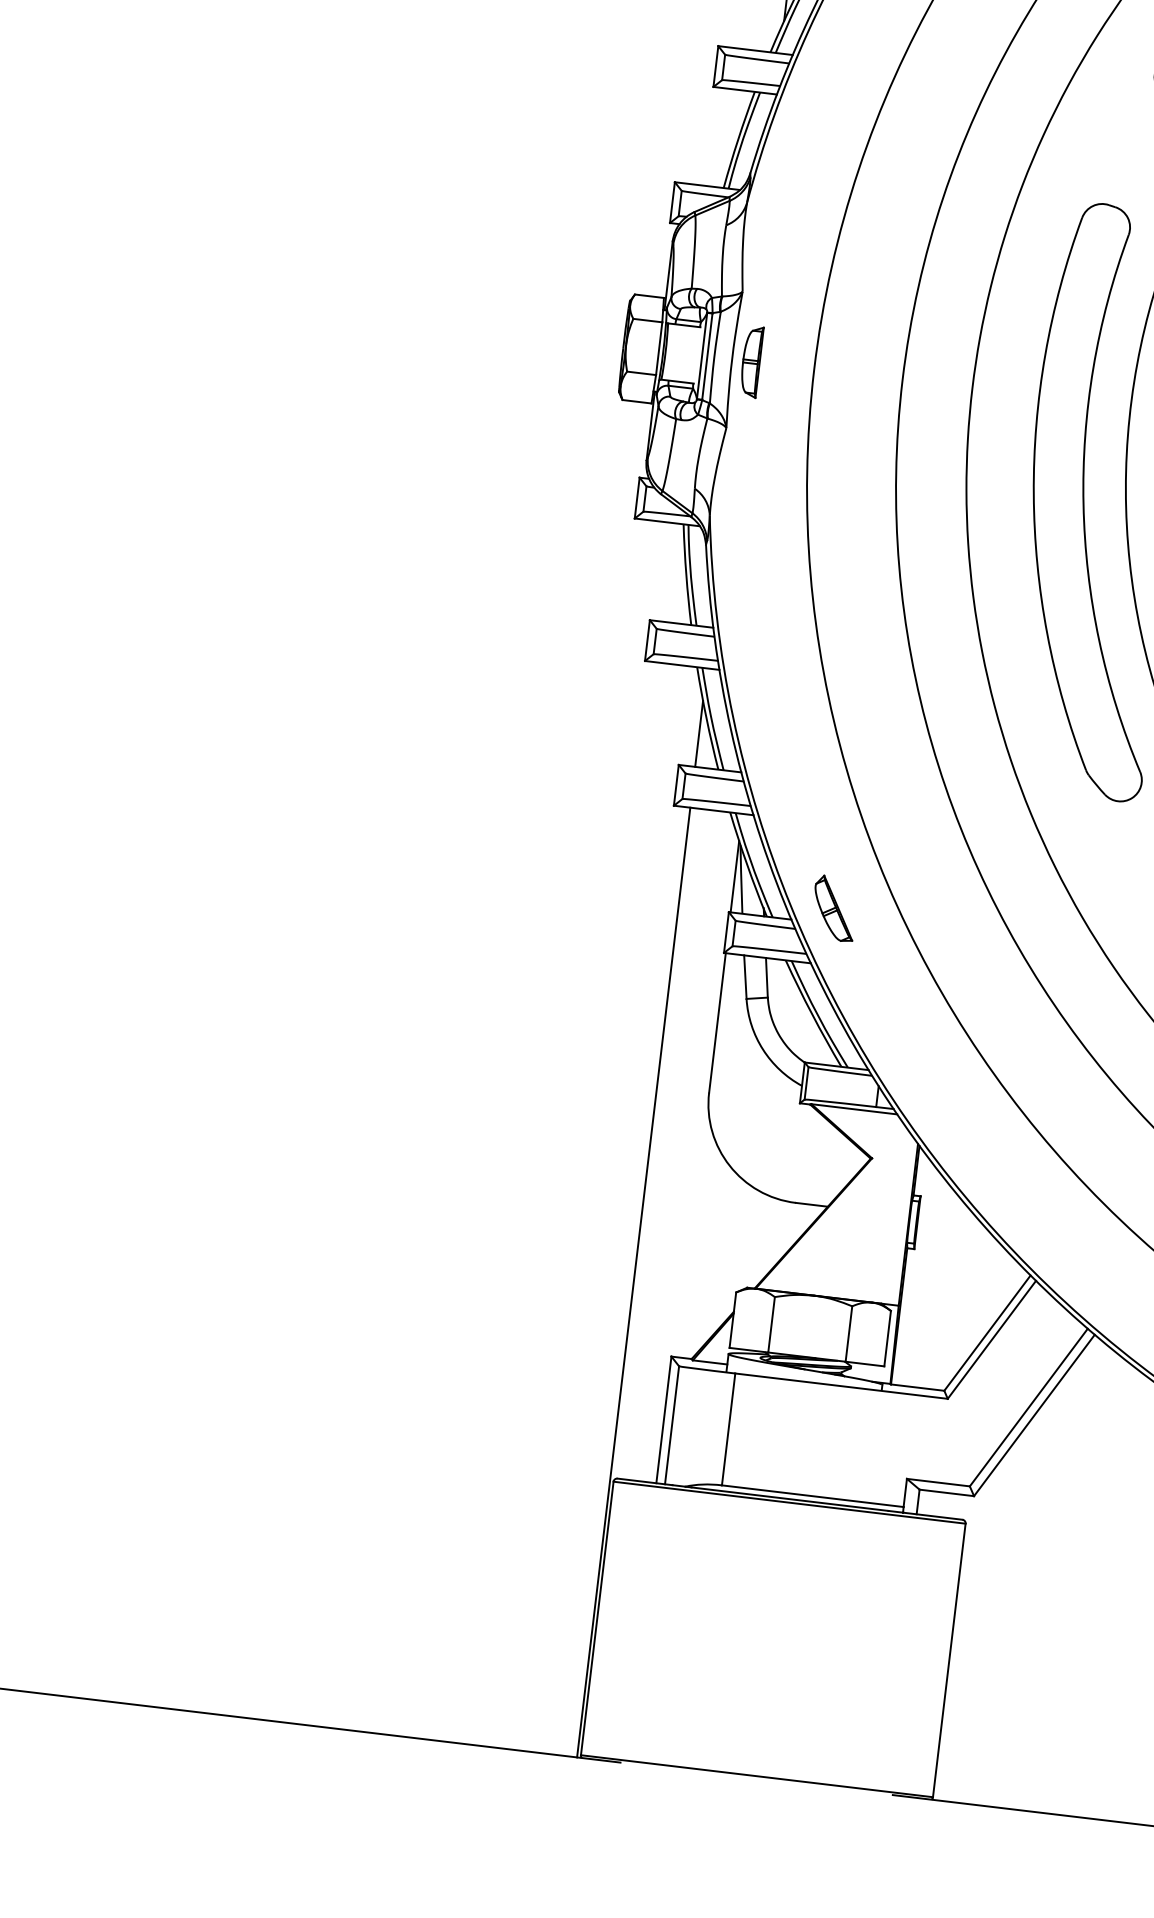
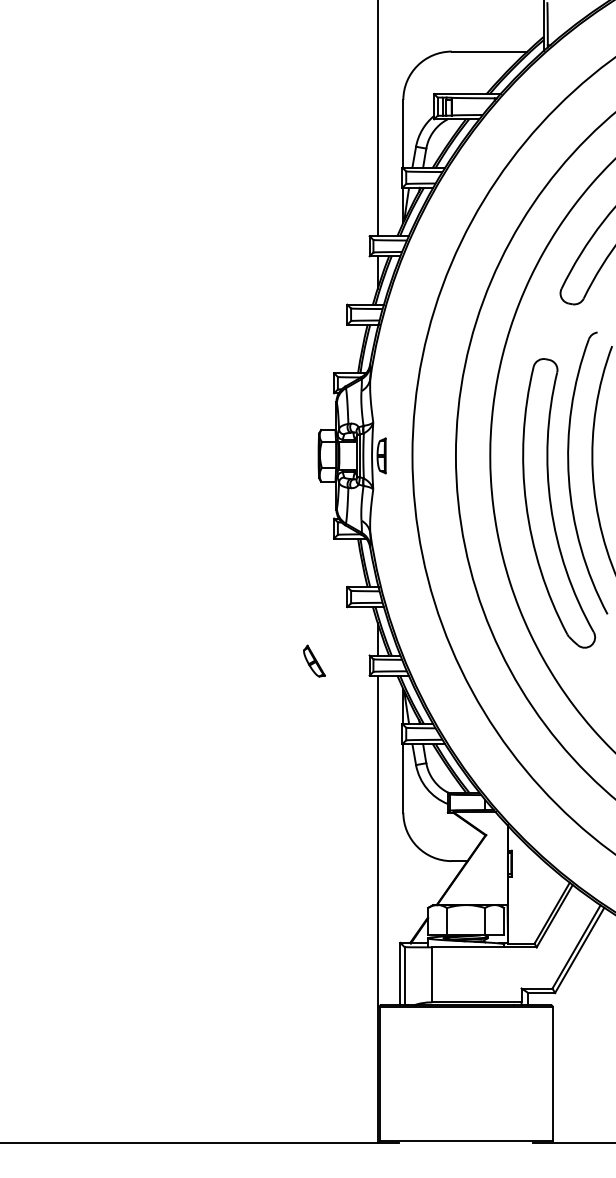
part: (834, 907) -> (314, 660), moved

